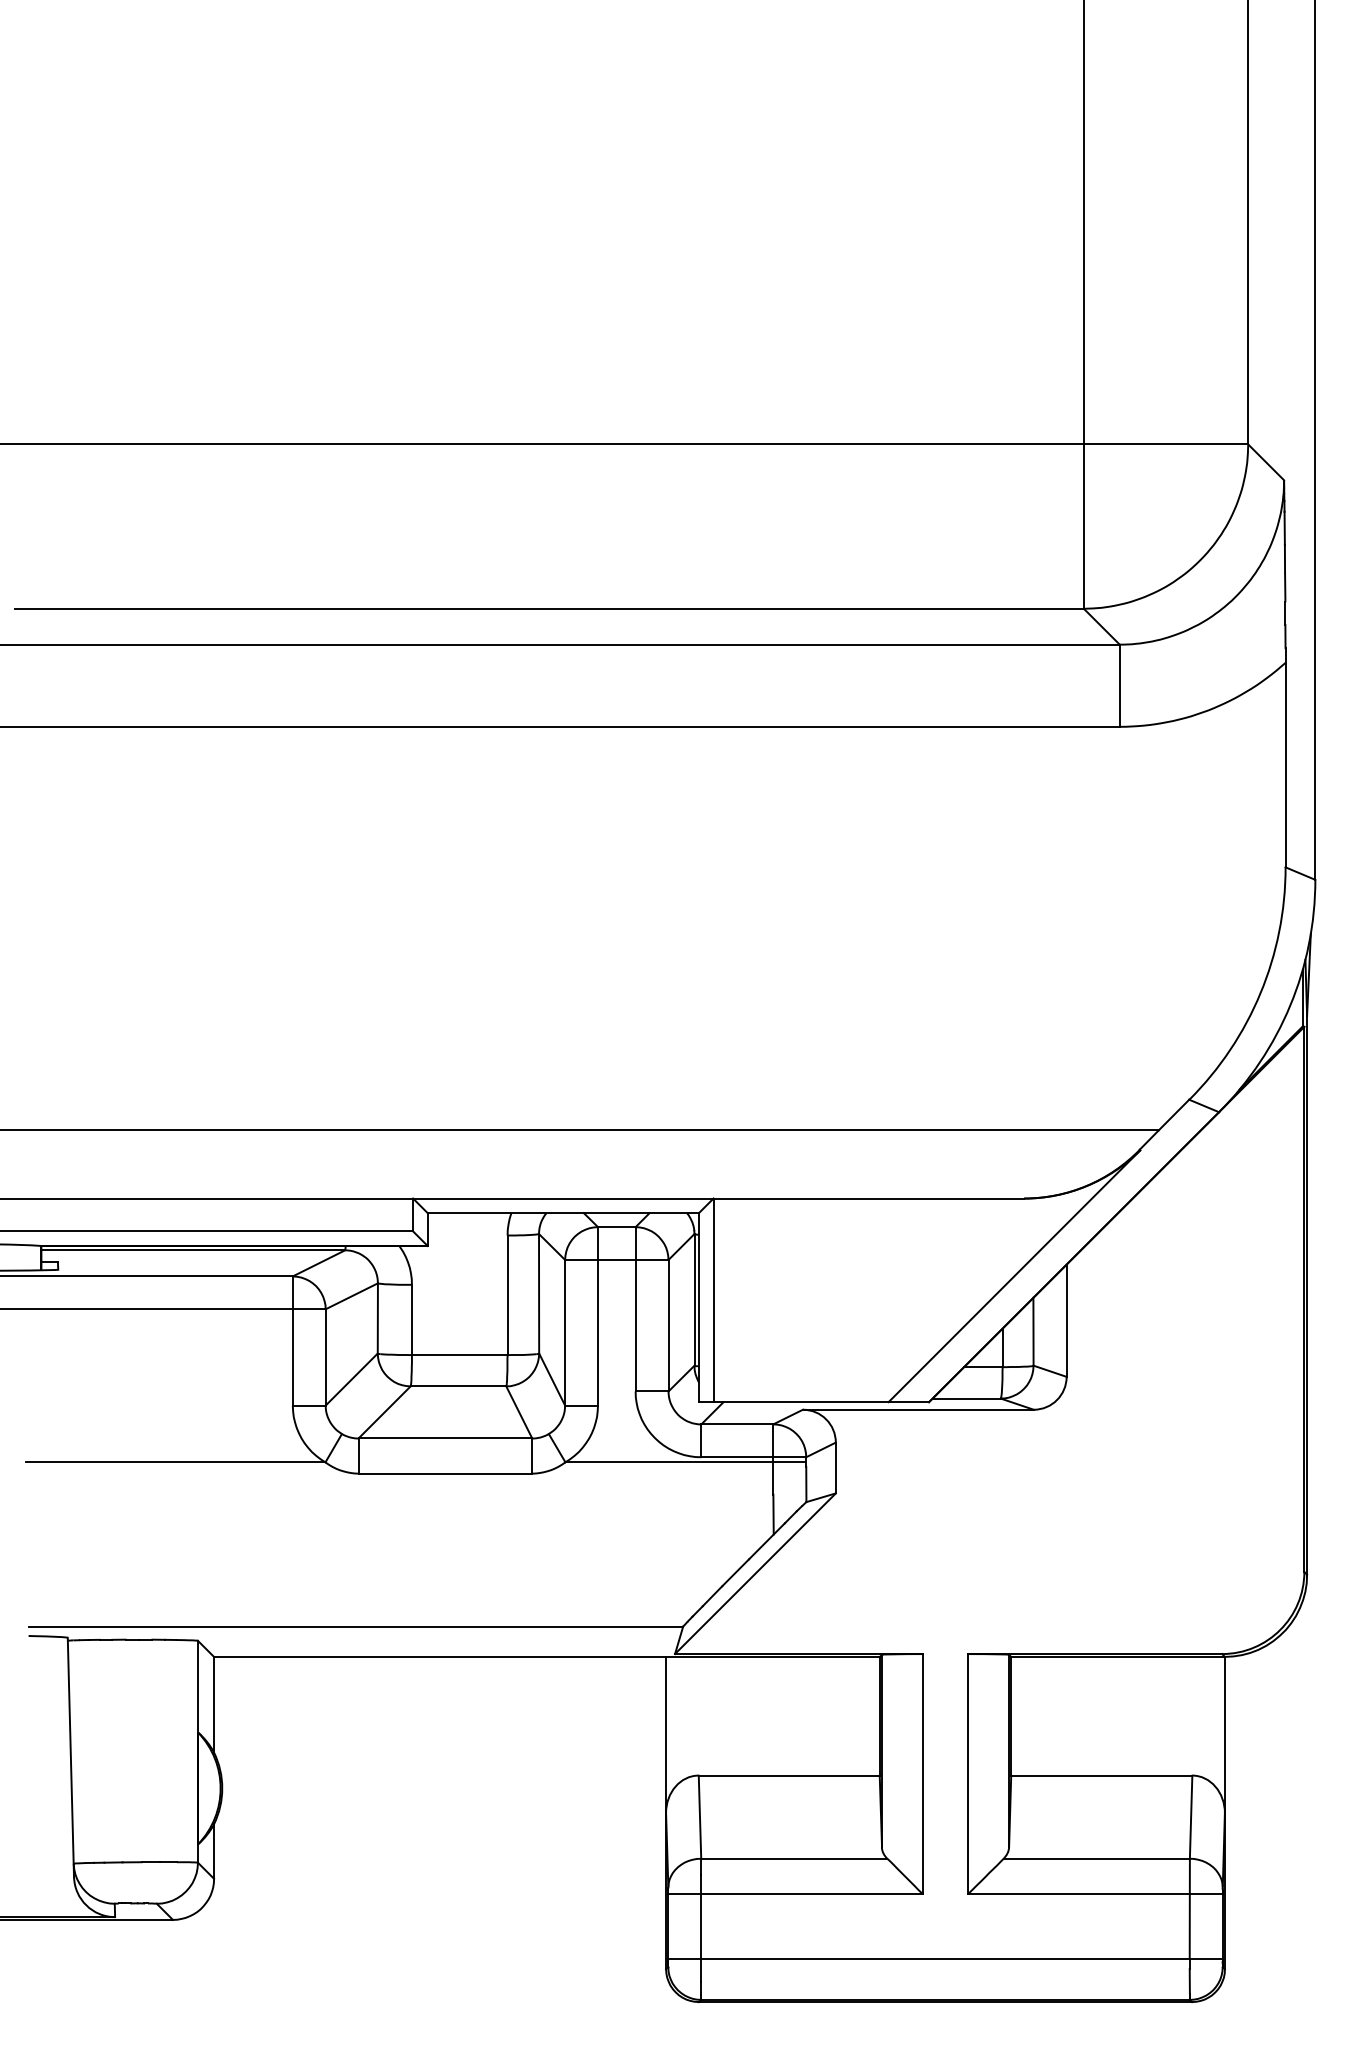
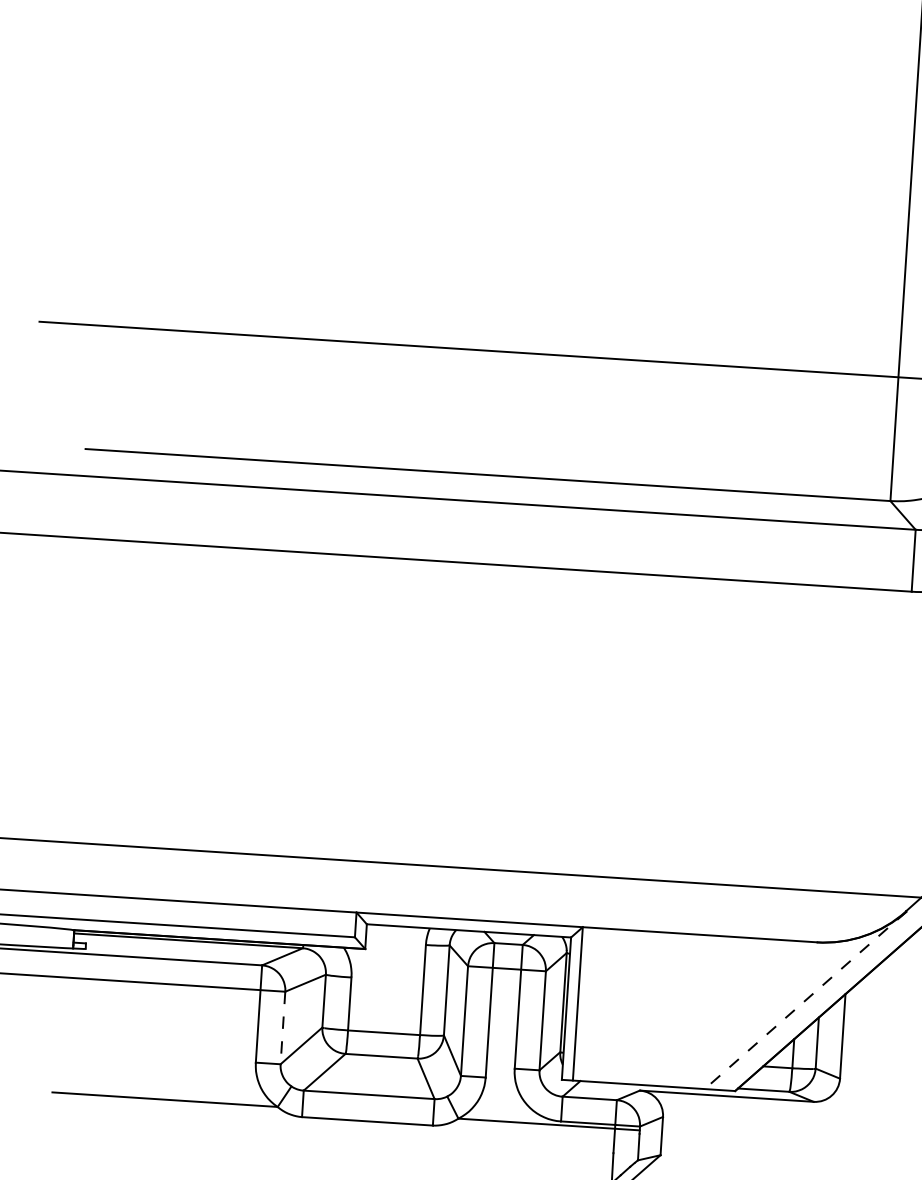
line: (1014, 1276) -> (805, 1000), solid -> dashed
line: (325, 1357) -> (282, 1028), solid -> dashed

